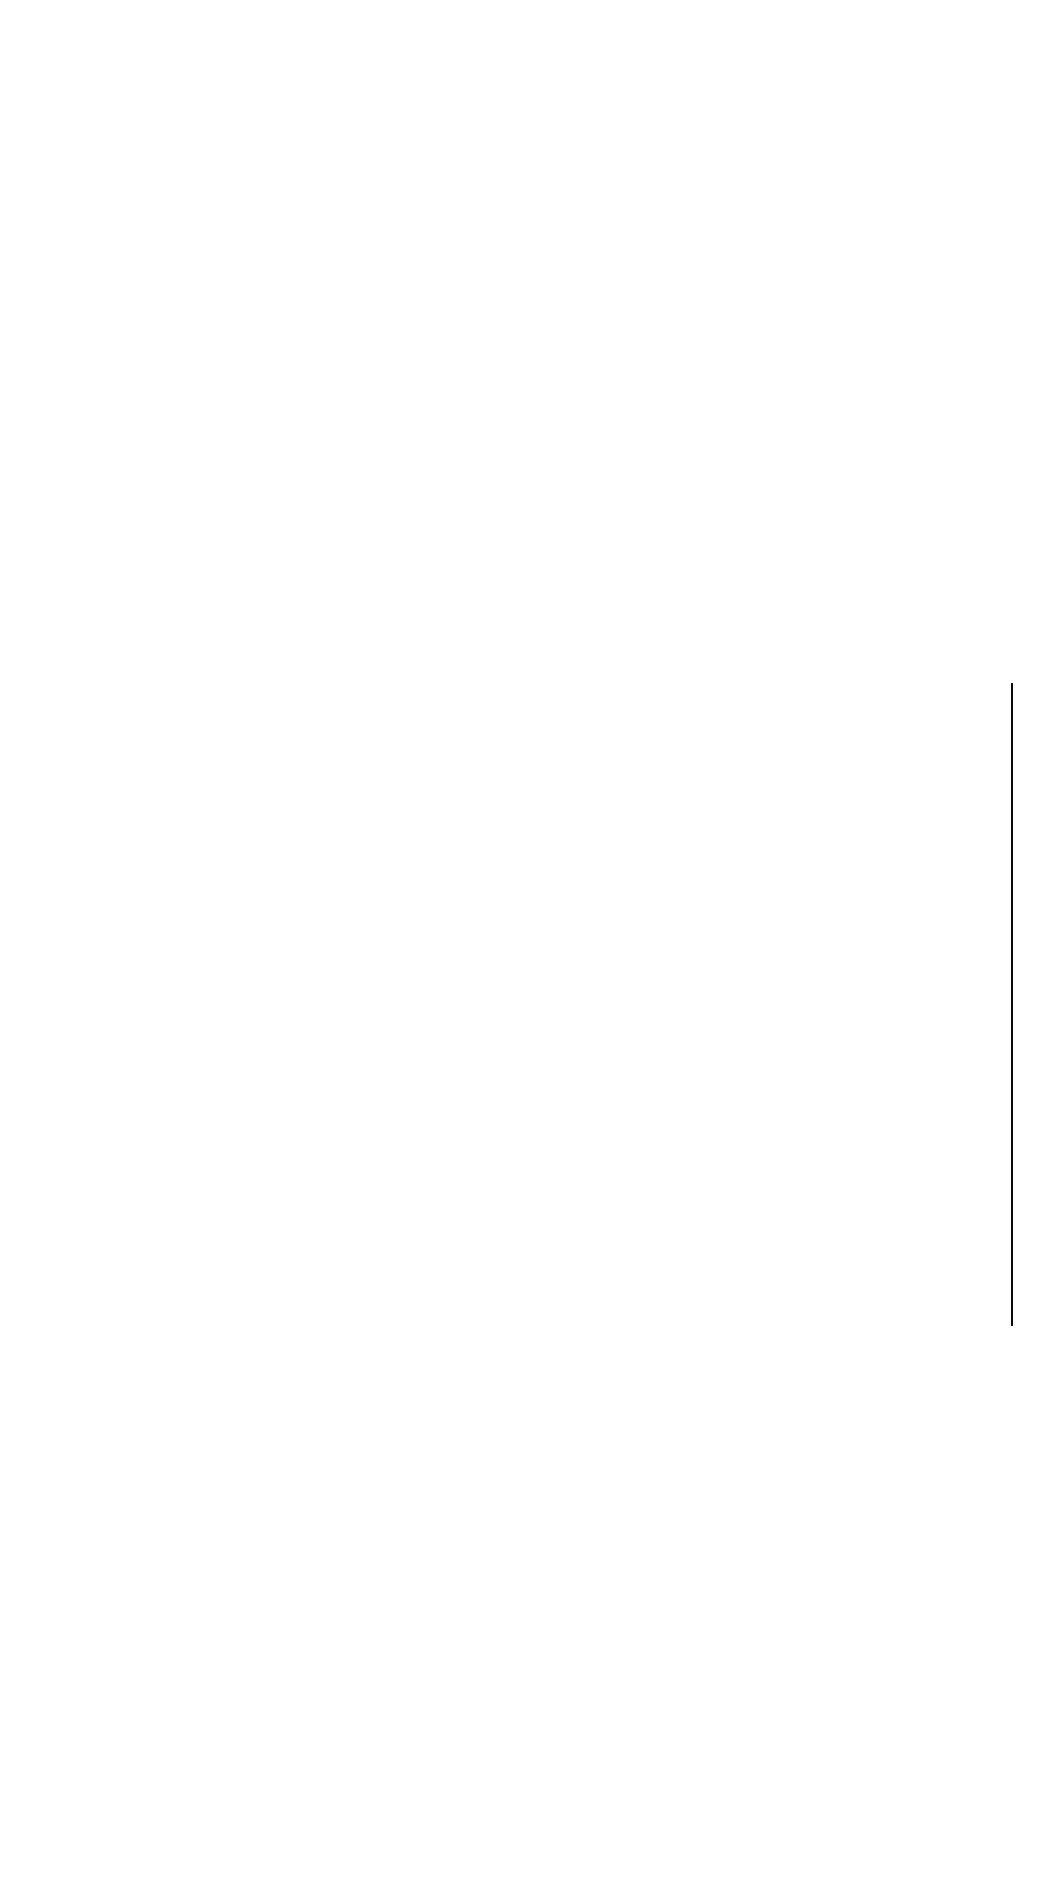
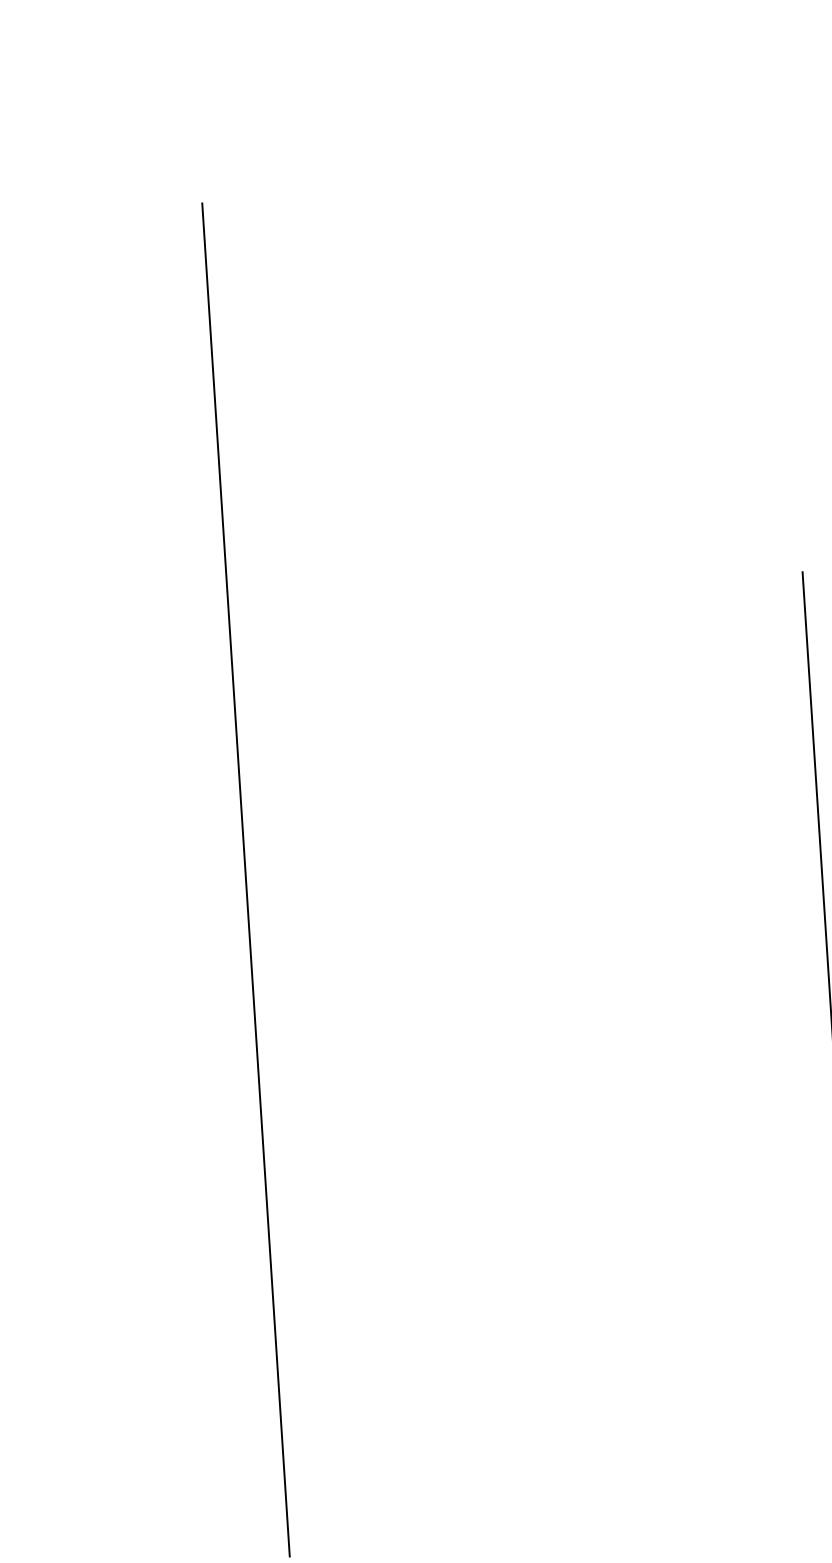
line: (332, 1004) -> (246, 880), added

